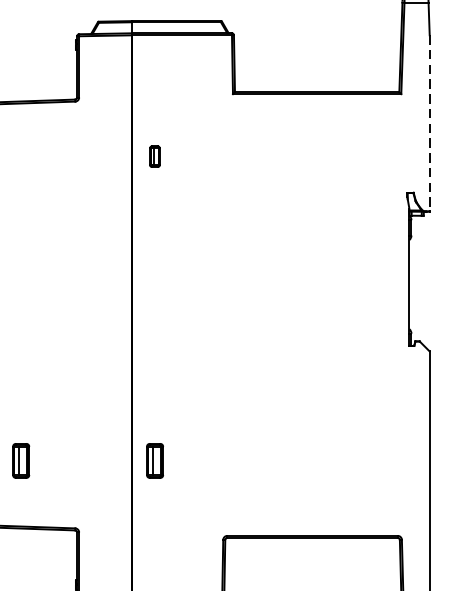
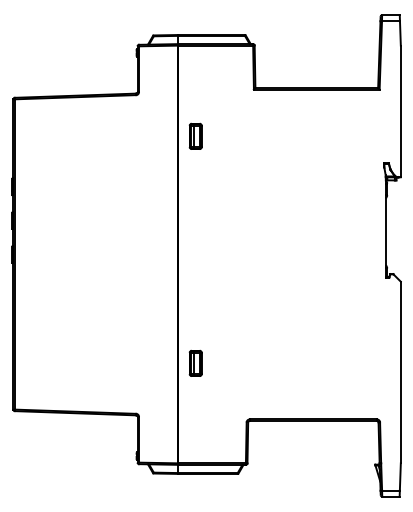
line: (429, 123) -> (400, 111), dashed -> solid
part: (154, 155) -> (195, 135), size x1.67
part: (20, 459) -> (95, 362), removed

